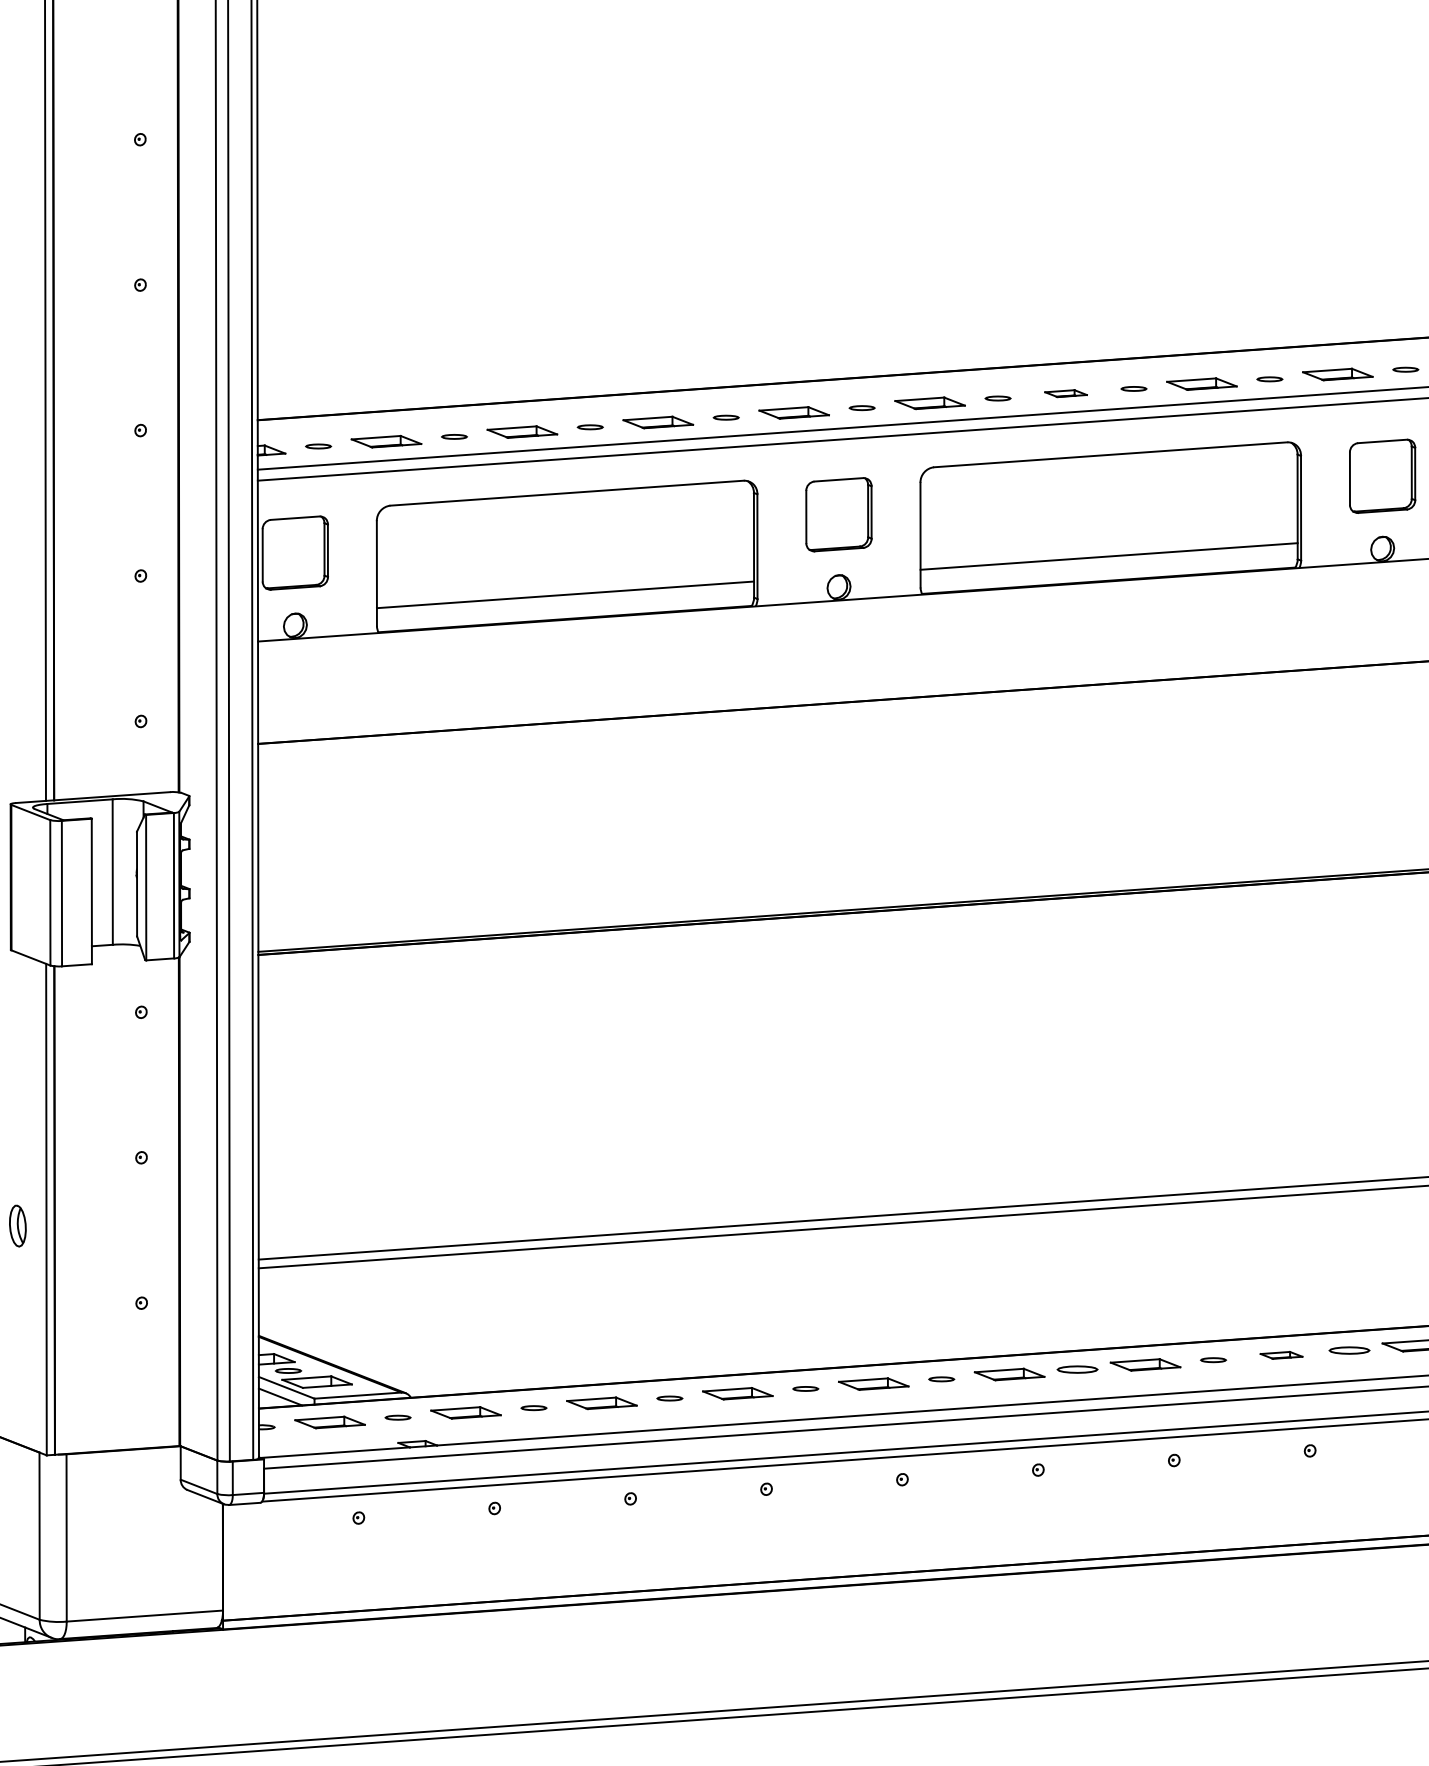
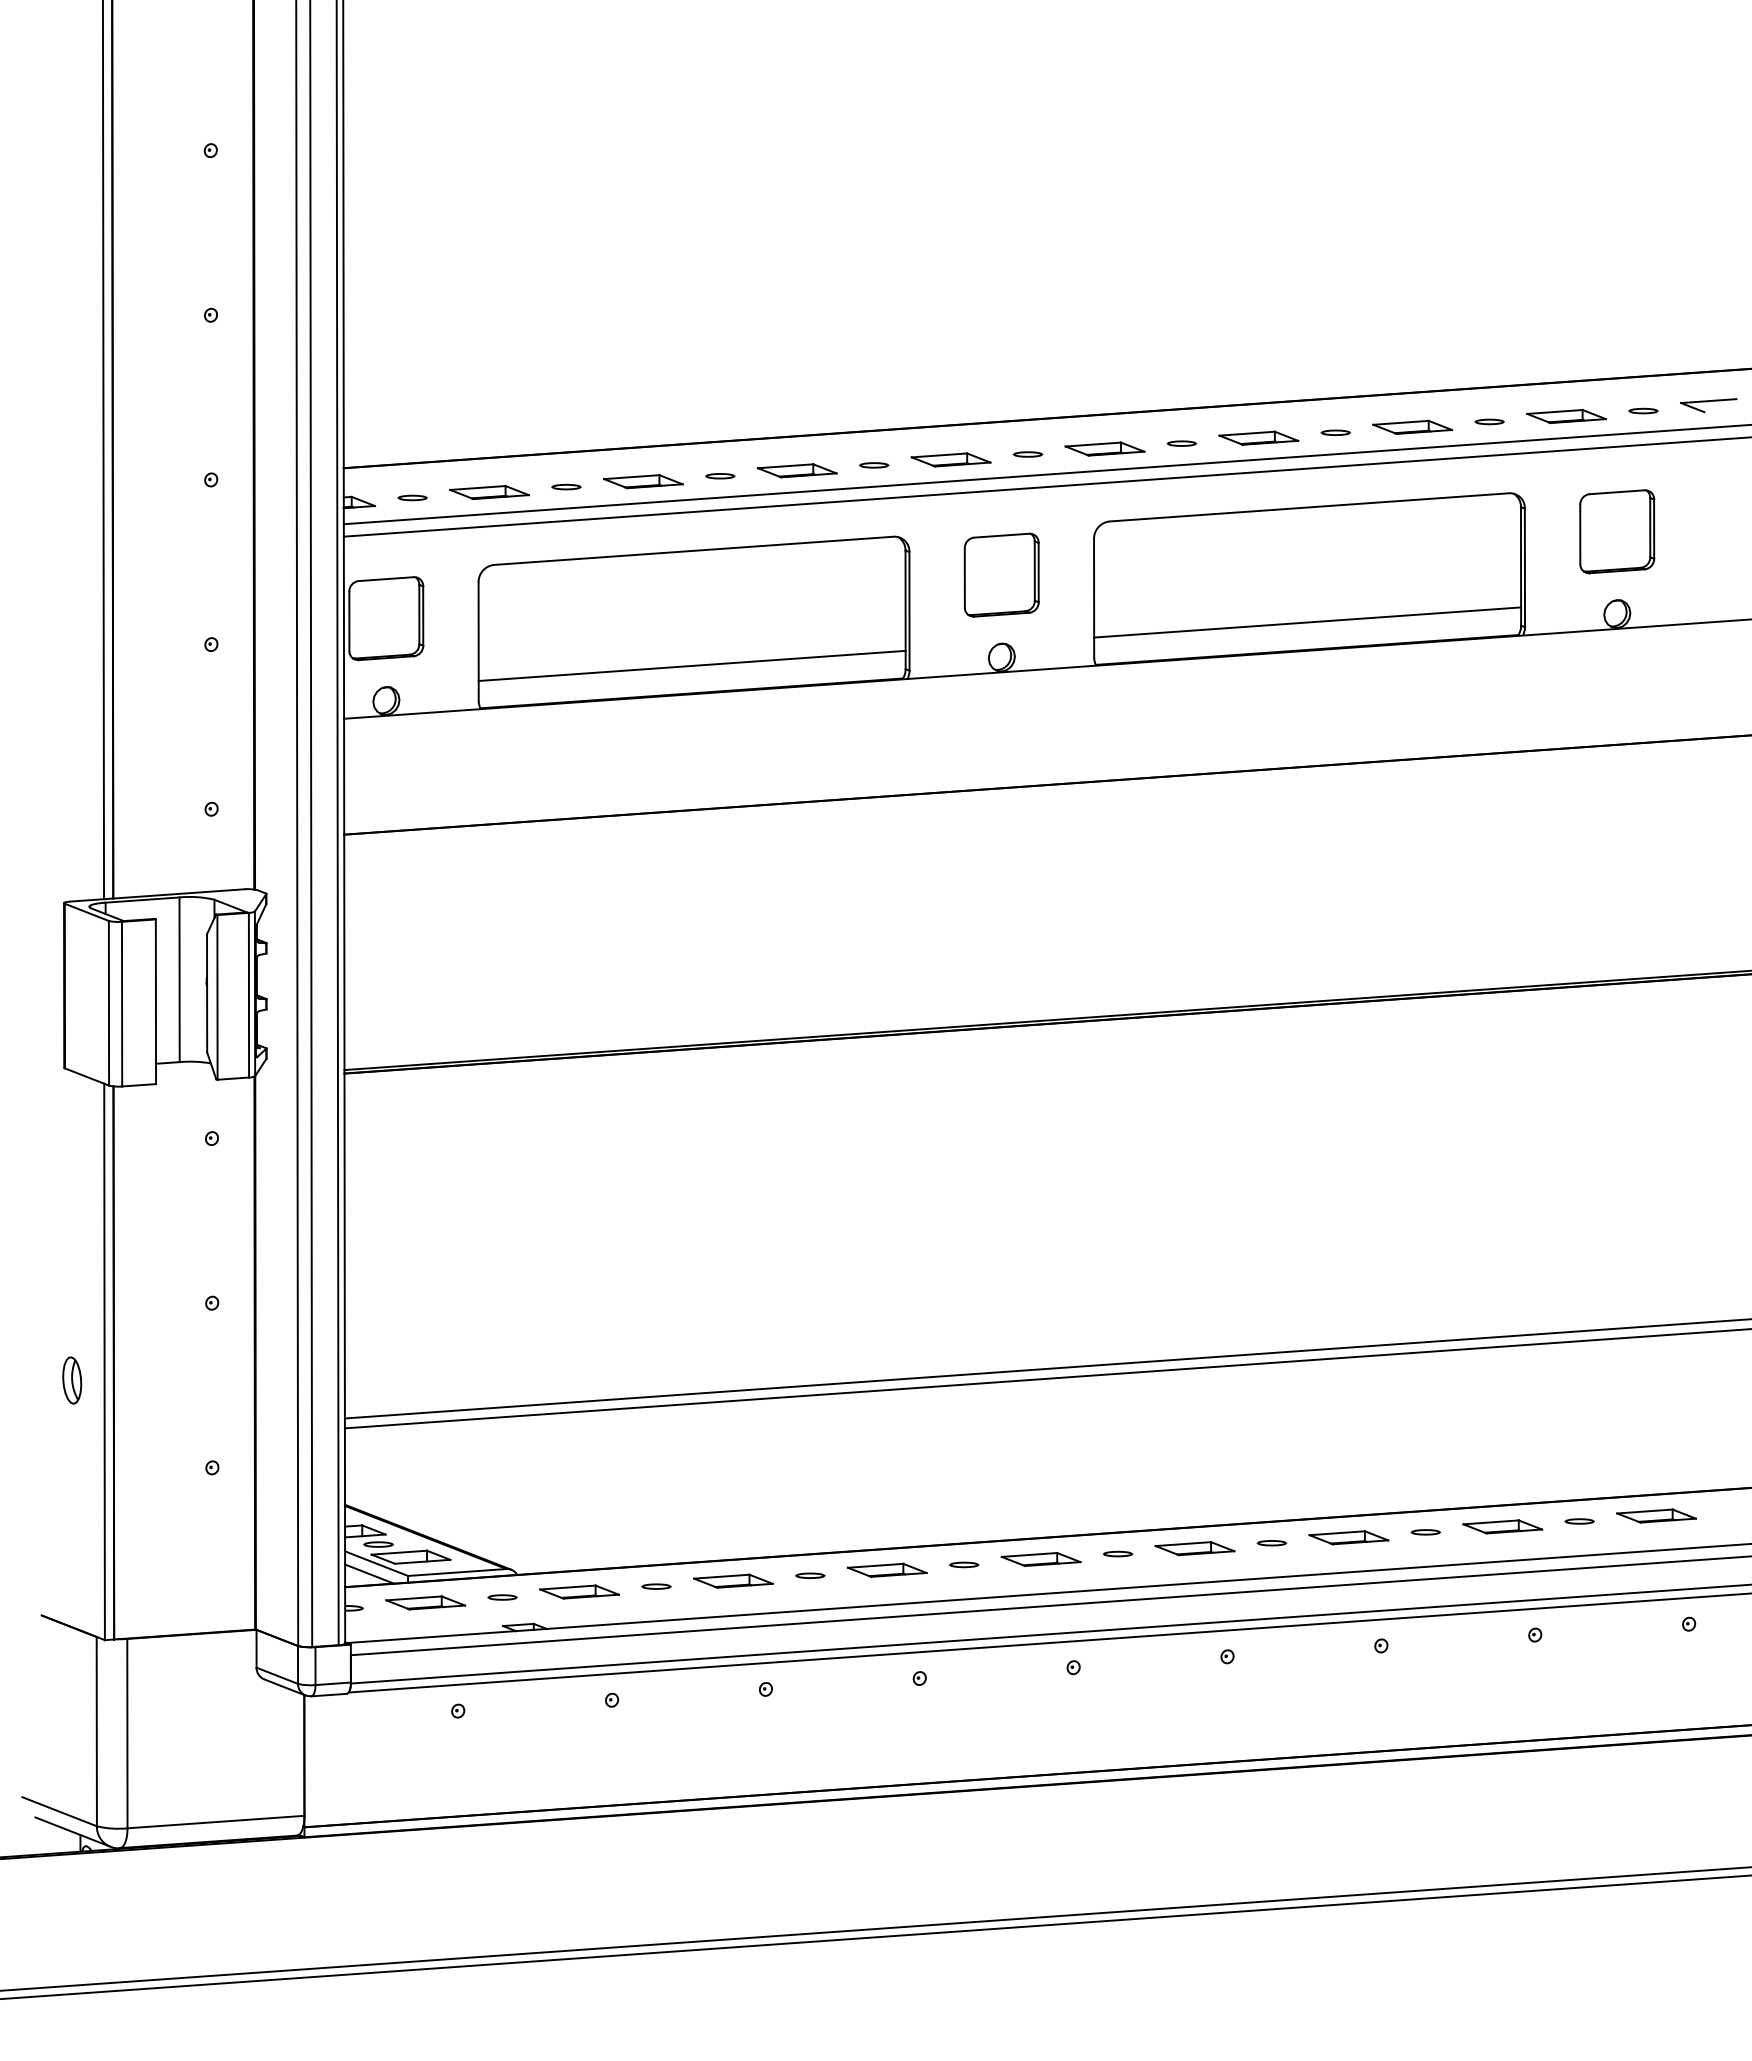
part: (1065, 393) -> (1258, 437), size x1.67
part: (1349, 1350) -> (1579, 1521), size x0.62
part: (1281, 1355) -> (1502, 1526), size x1.67
part: (1077, 1370) -> (1271, 1543), size x0.62

